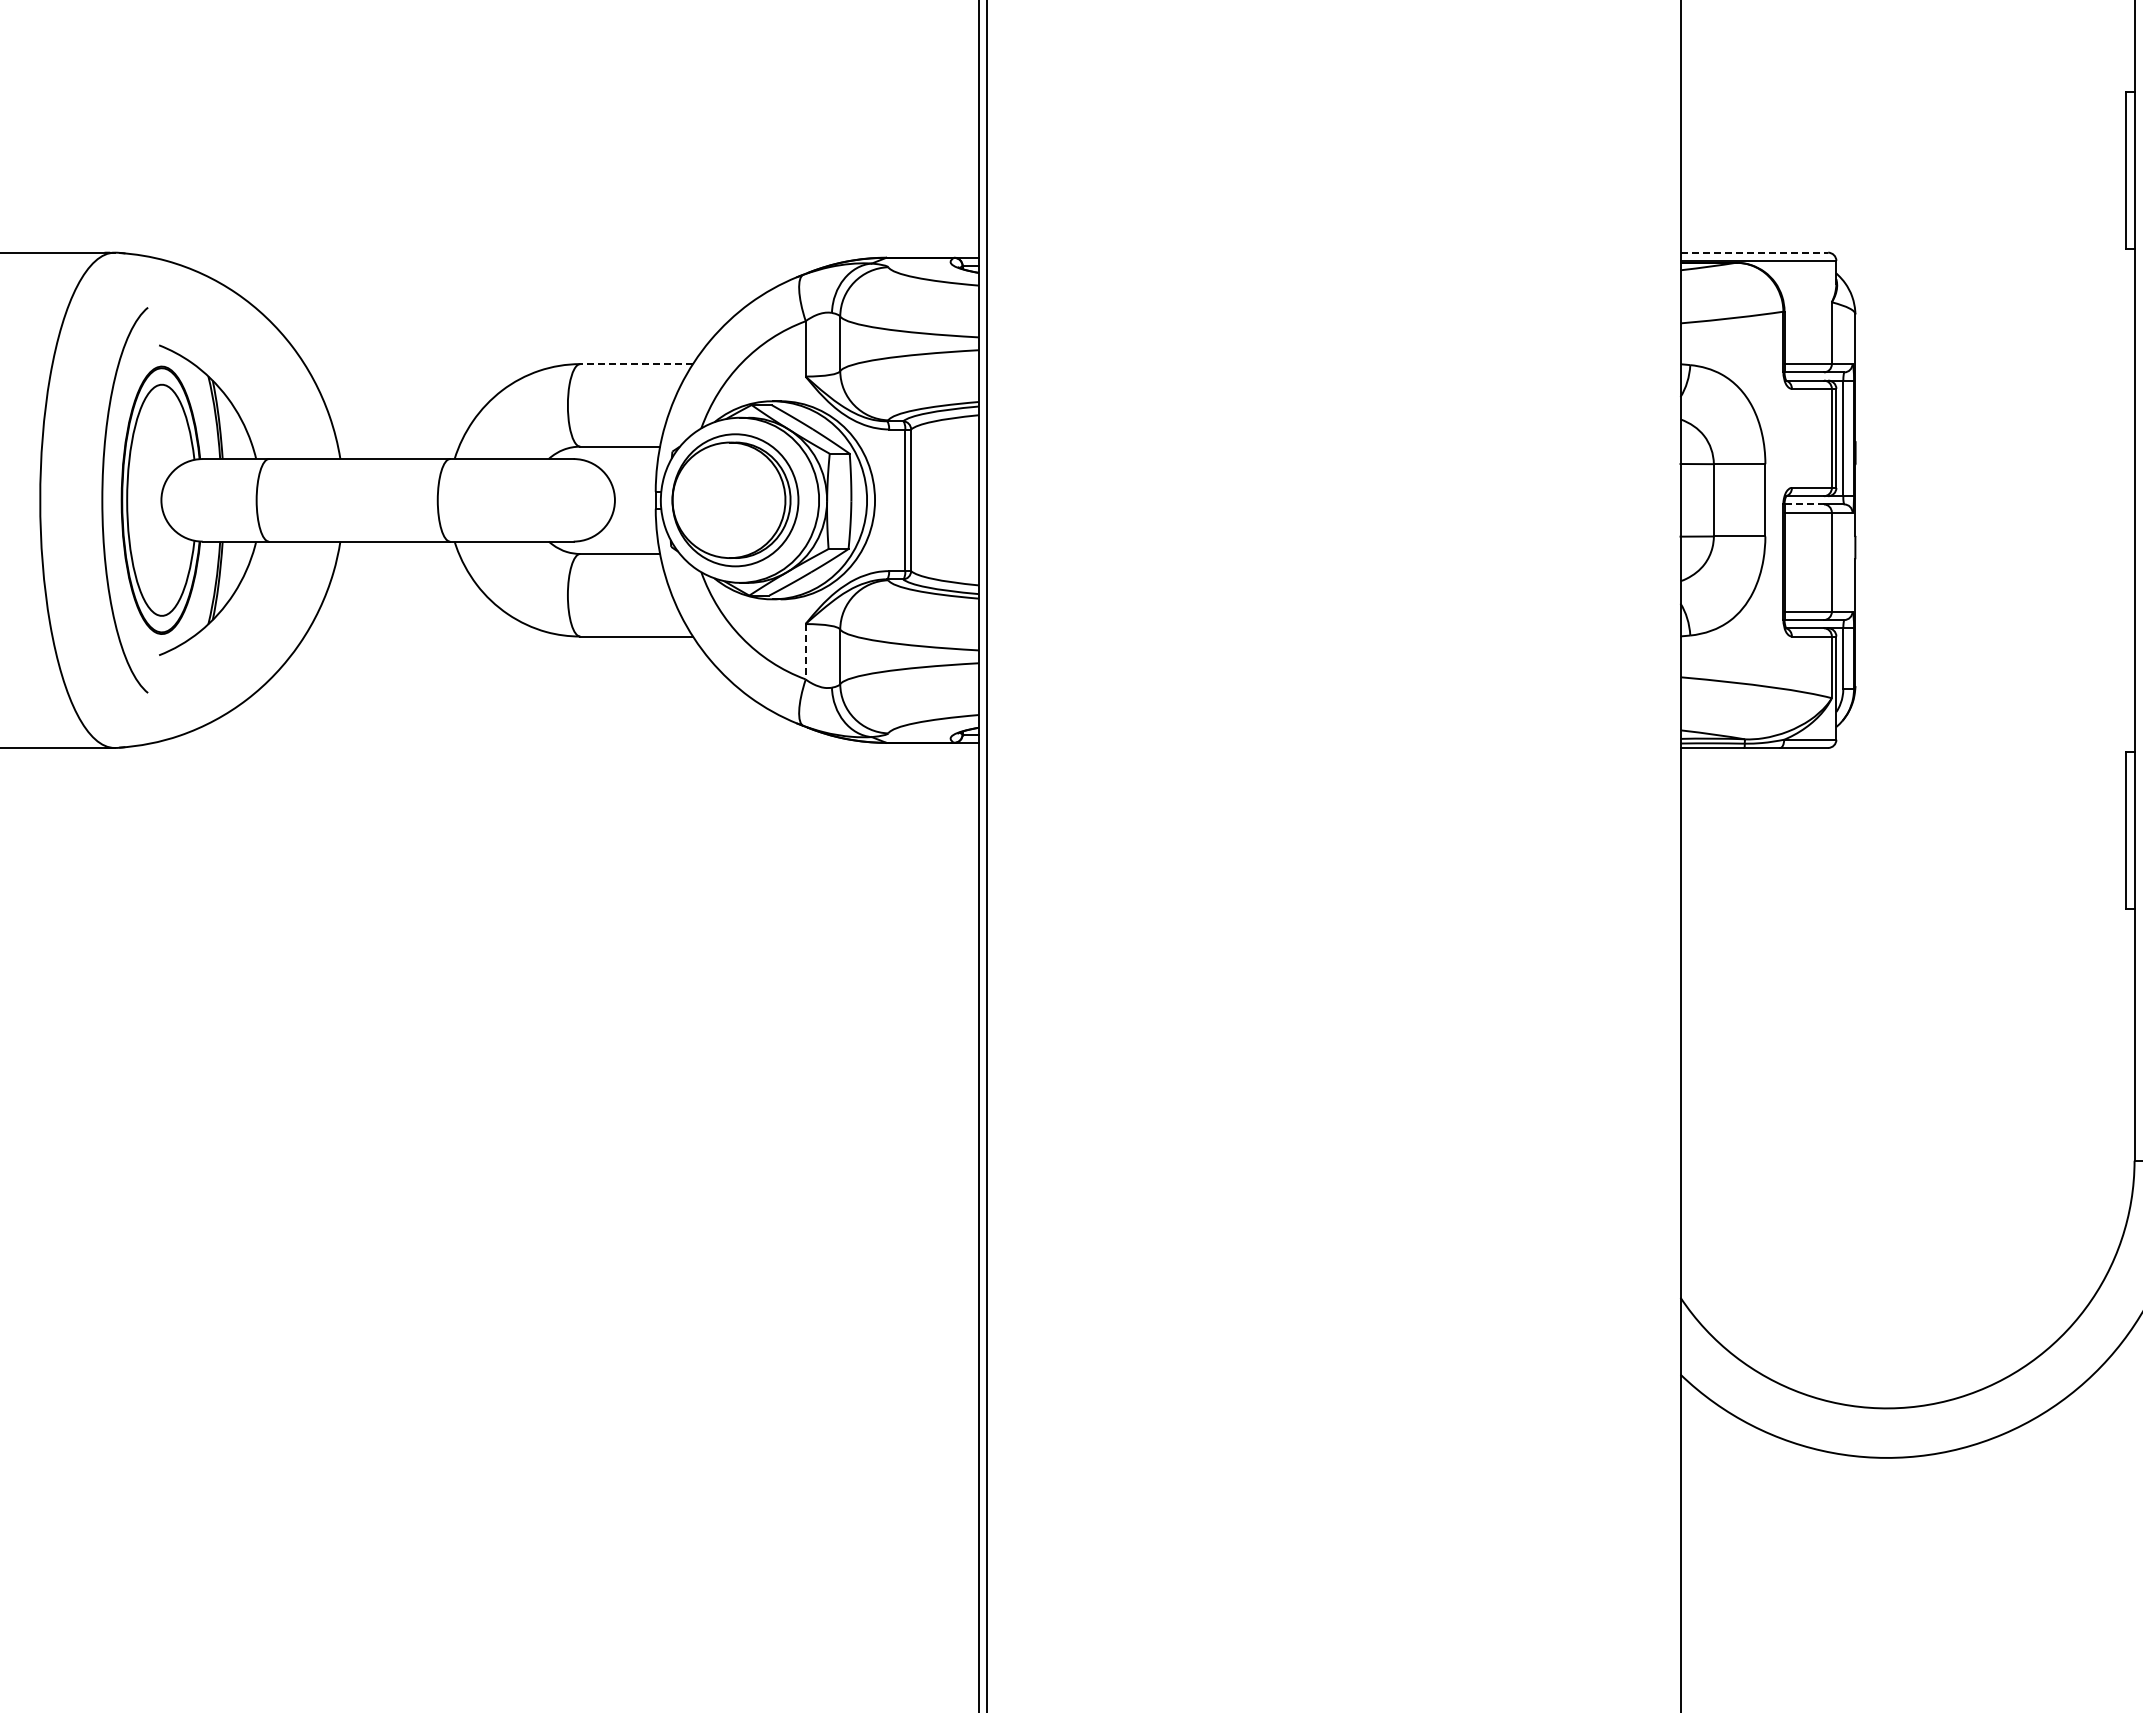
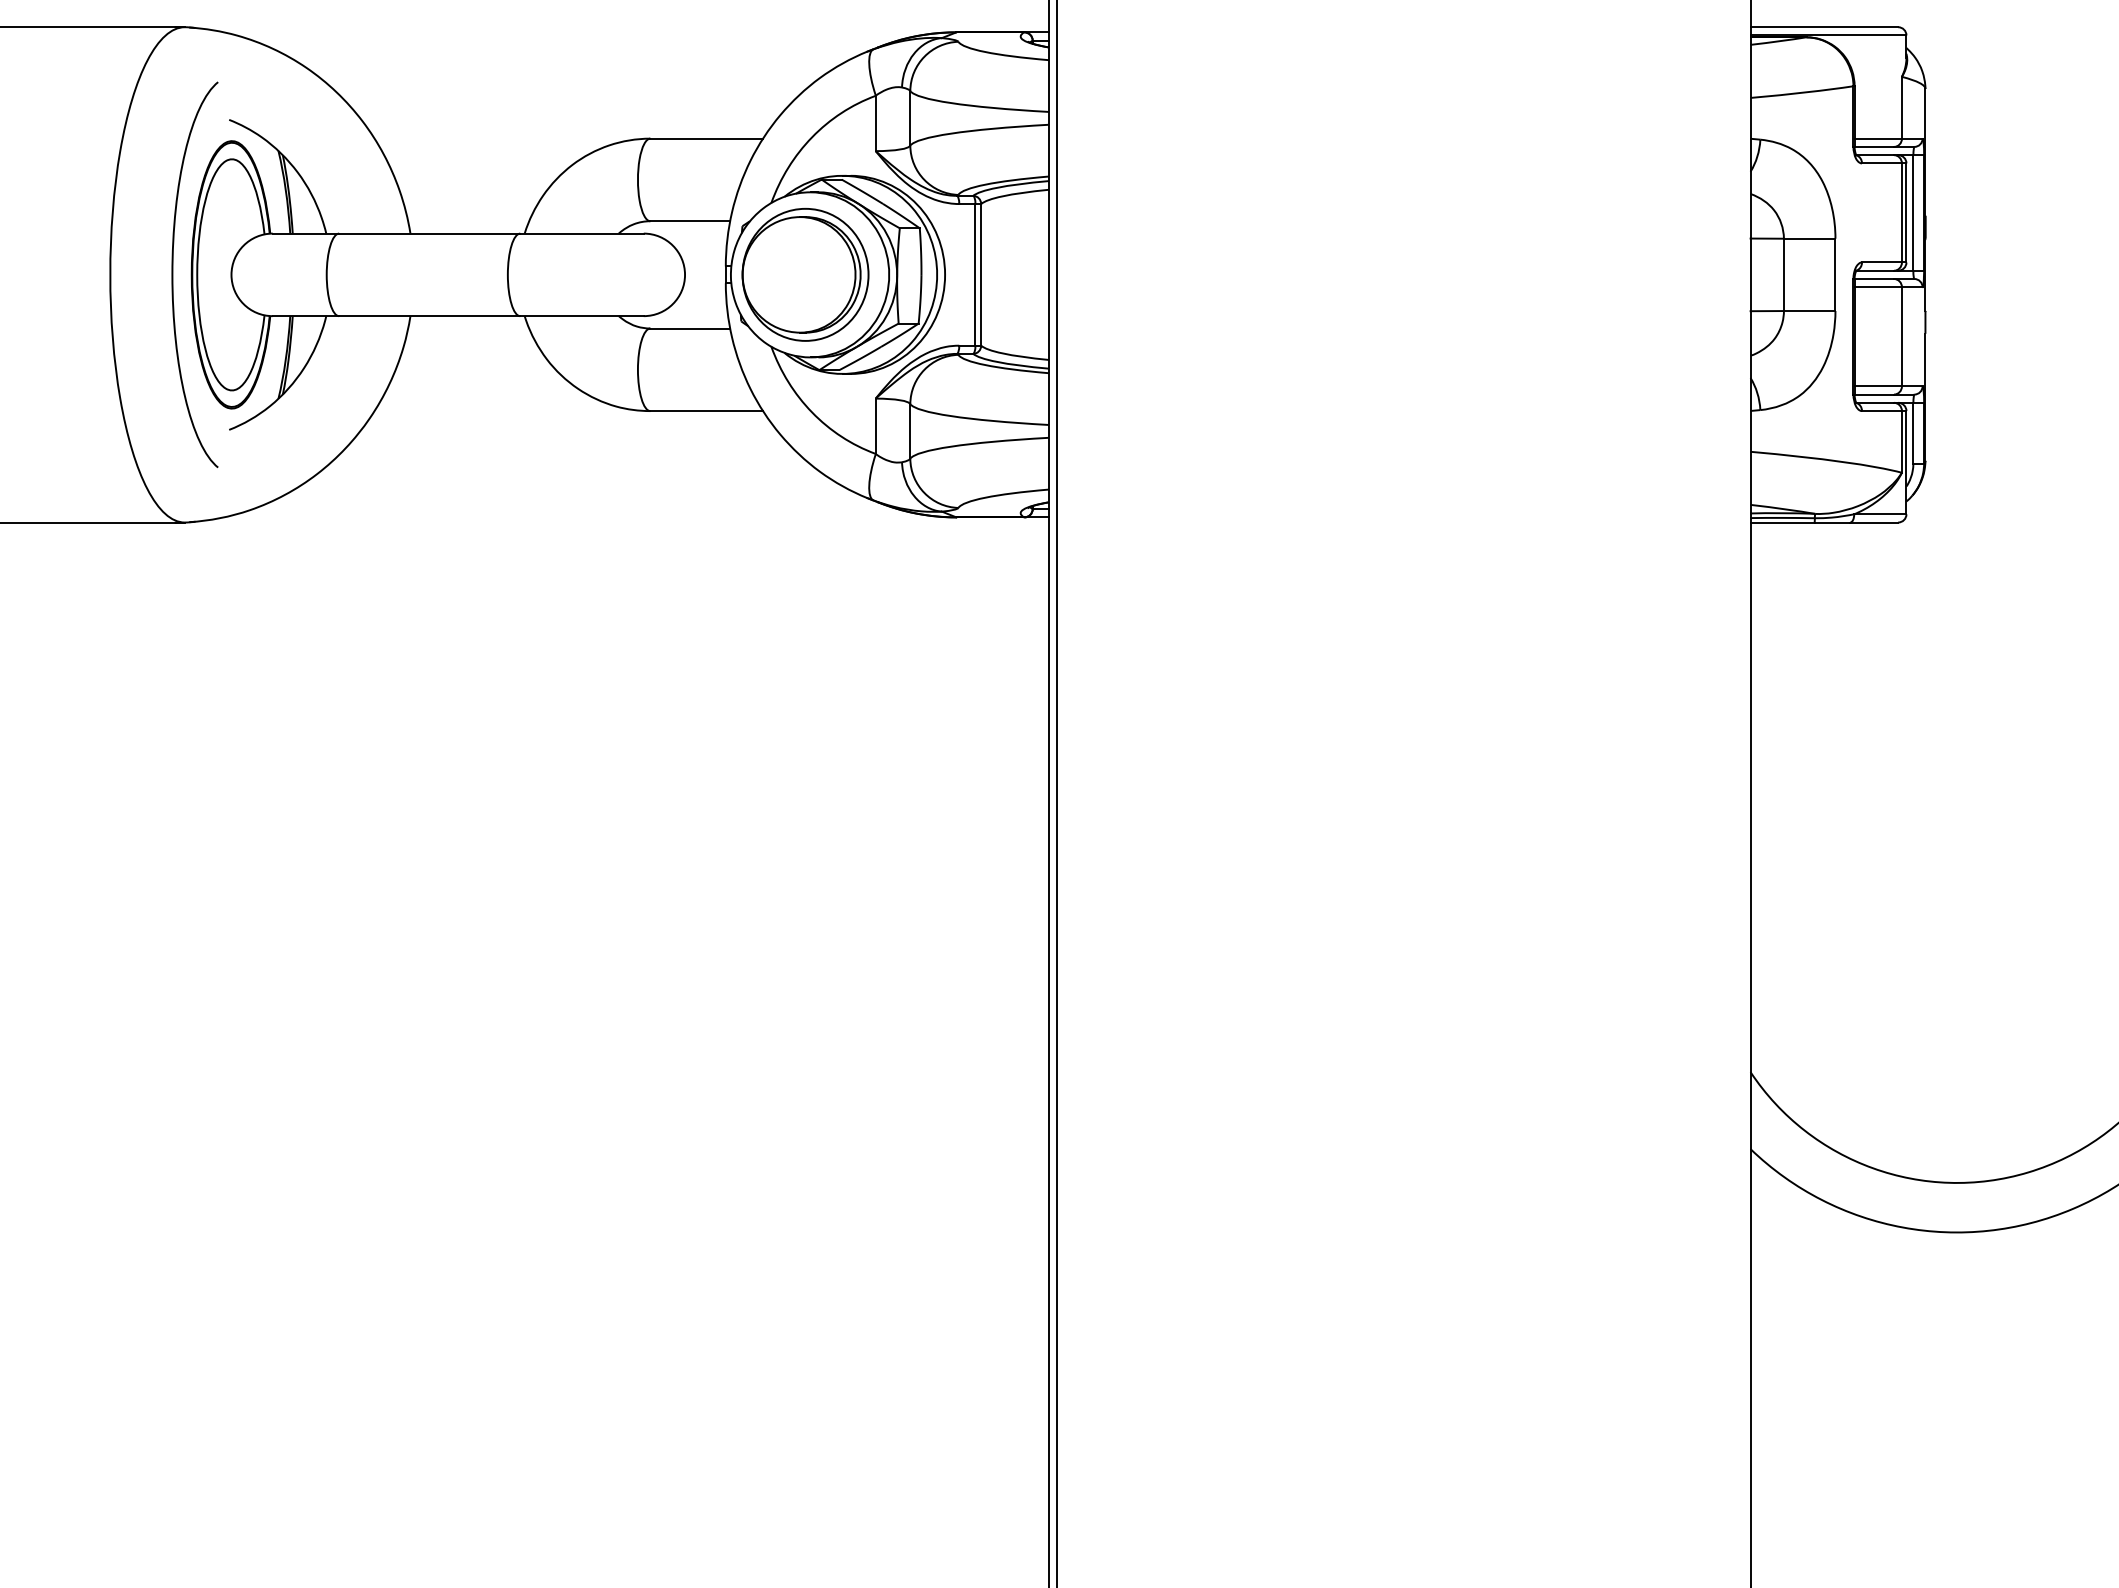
line: (1754, 252) -> (1824, 27), dashed -> solid
line: (636, 364) -> (706, 139), dashed -> solid
line: (1804, 504) -> (1874, 279), dashed -> solid
line: (805, 651) -> (875, 426), dashed -> solid

